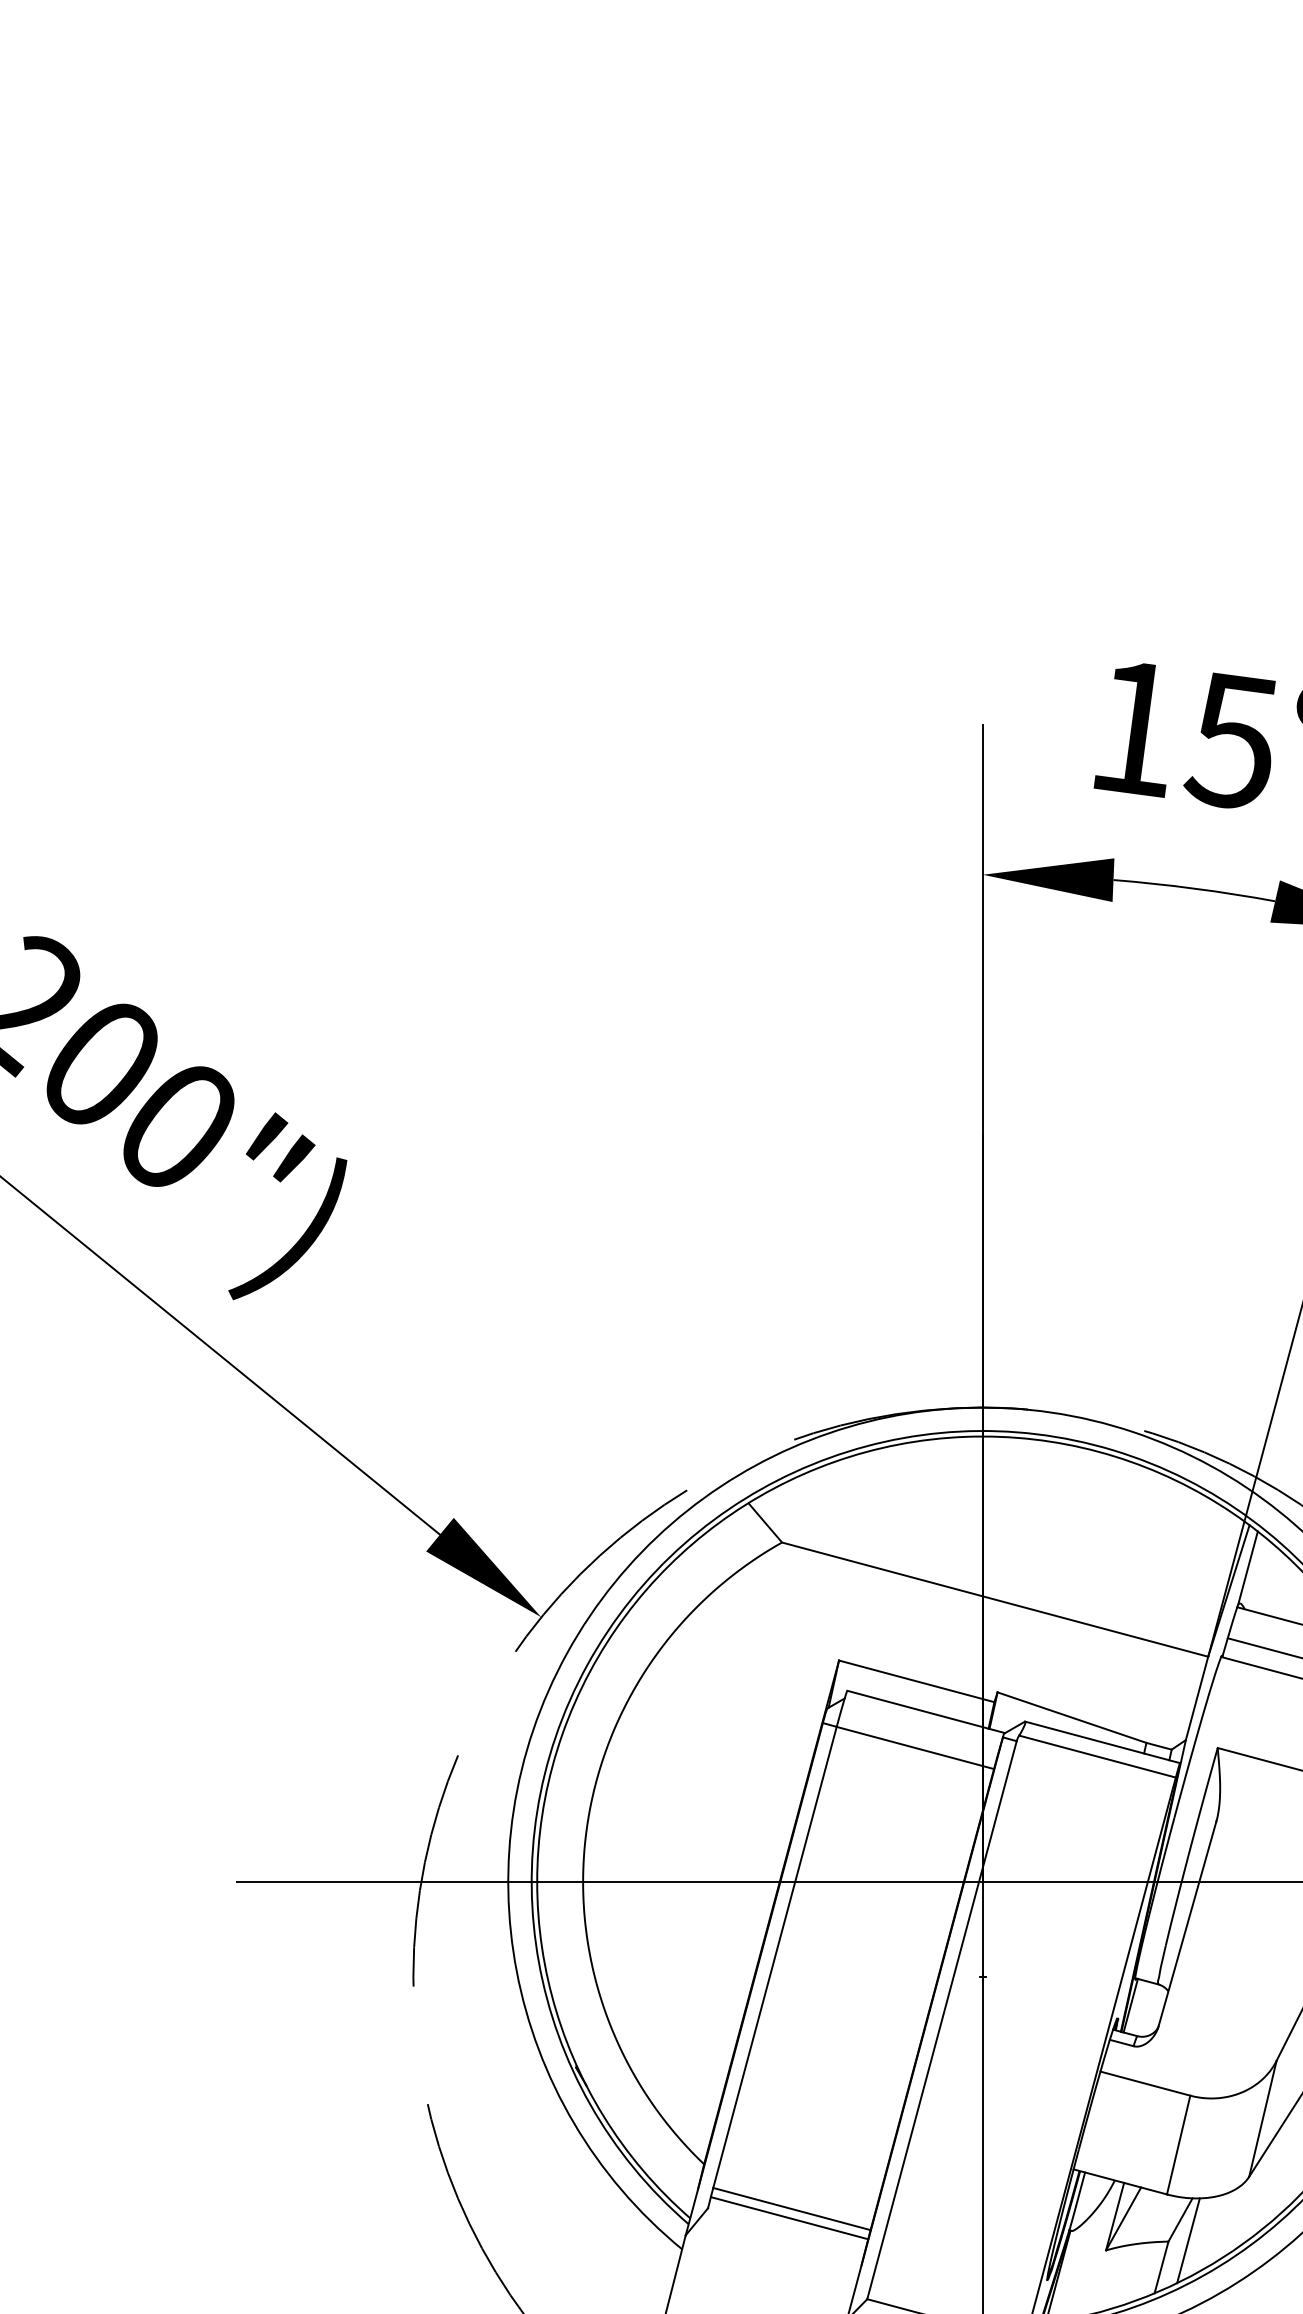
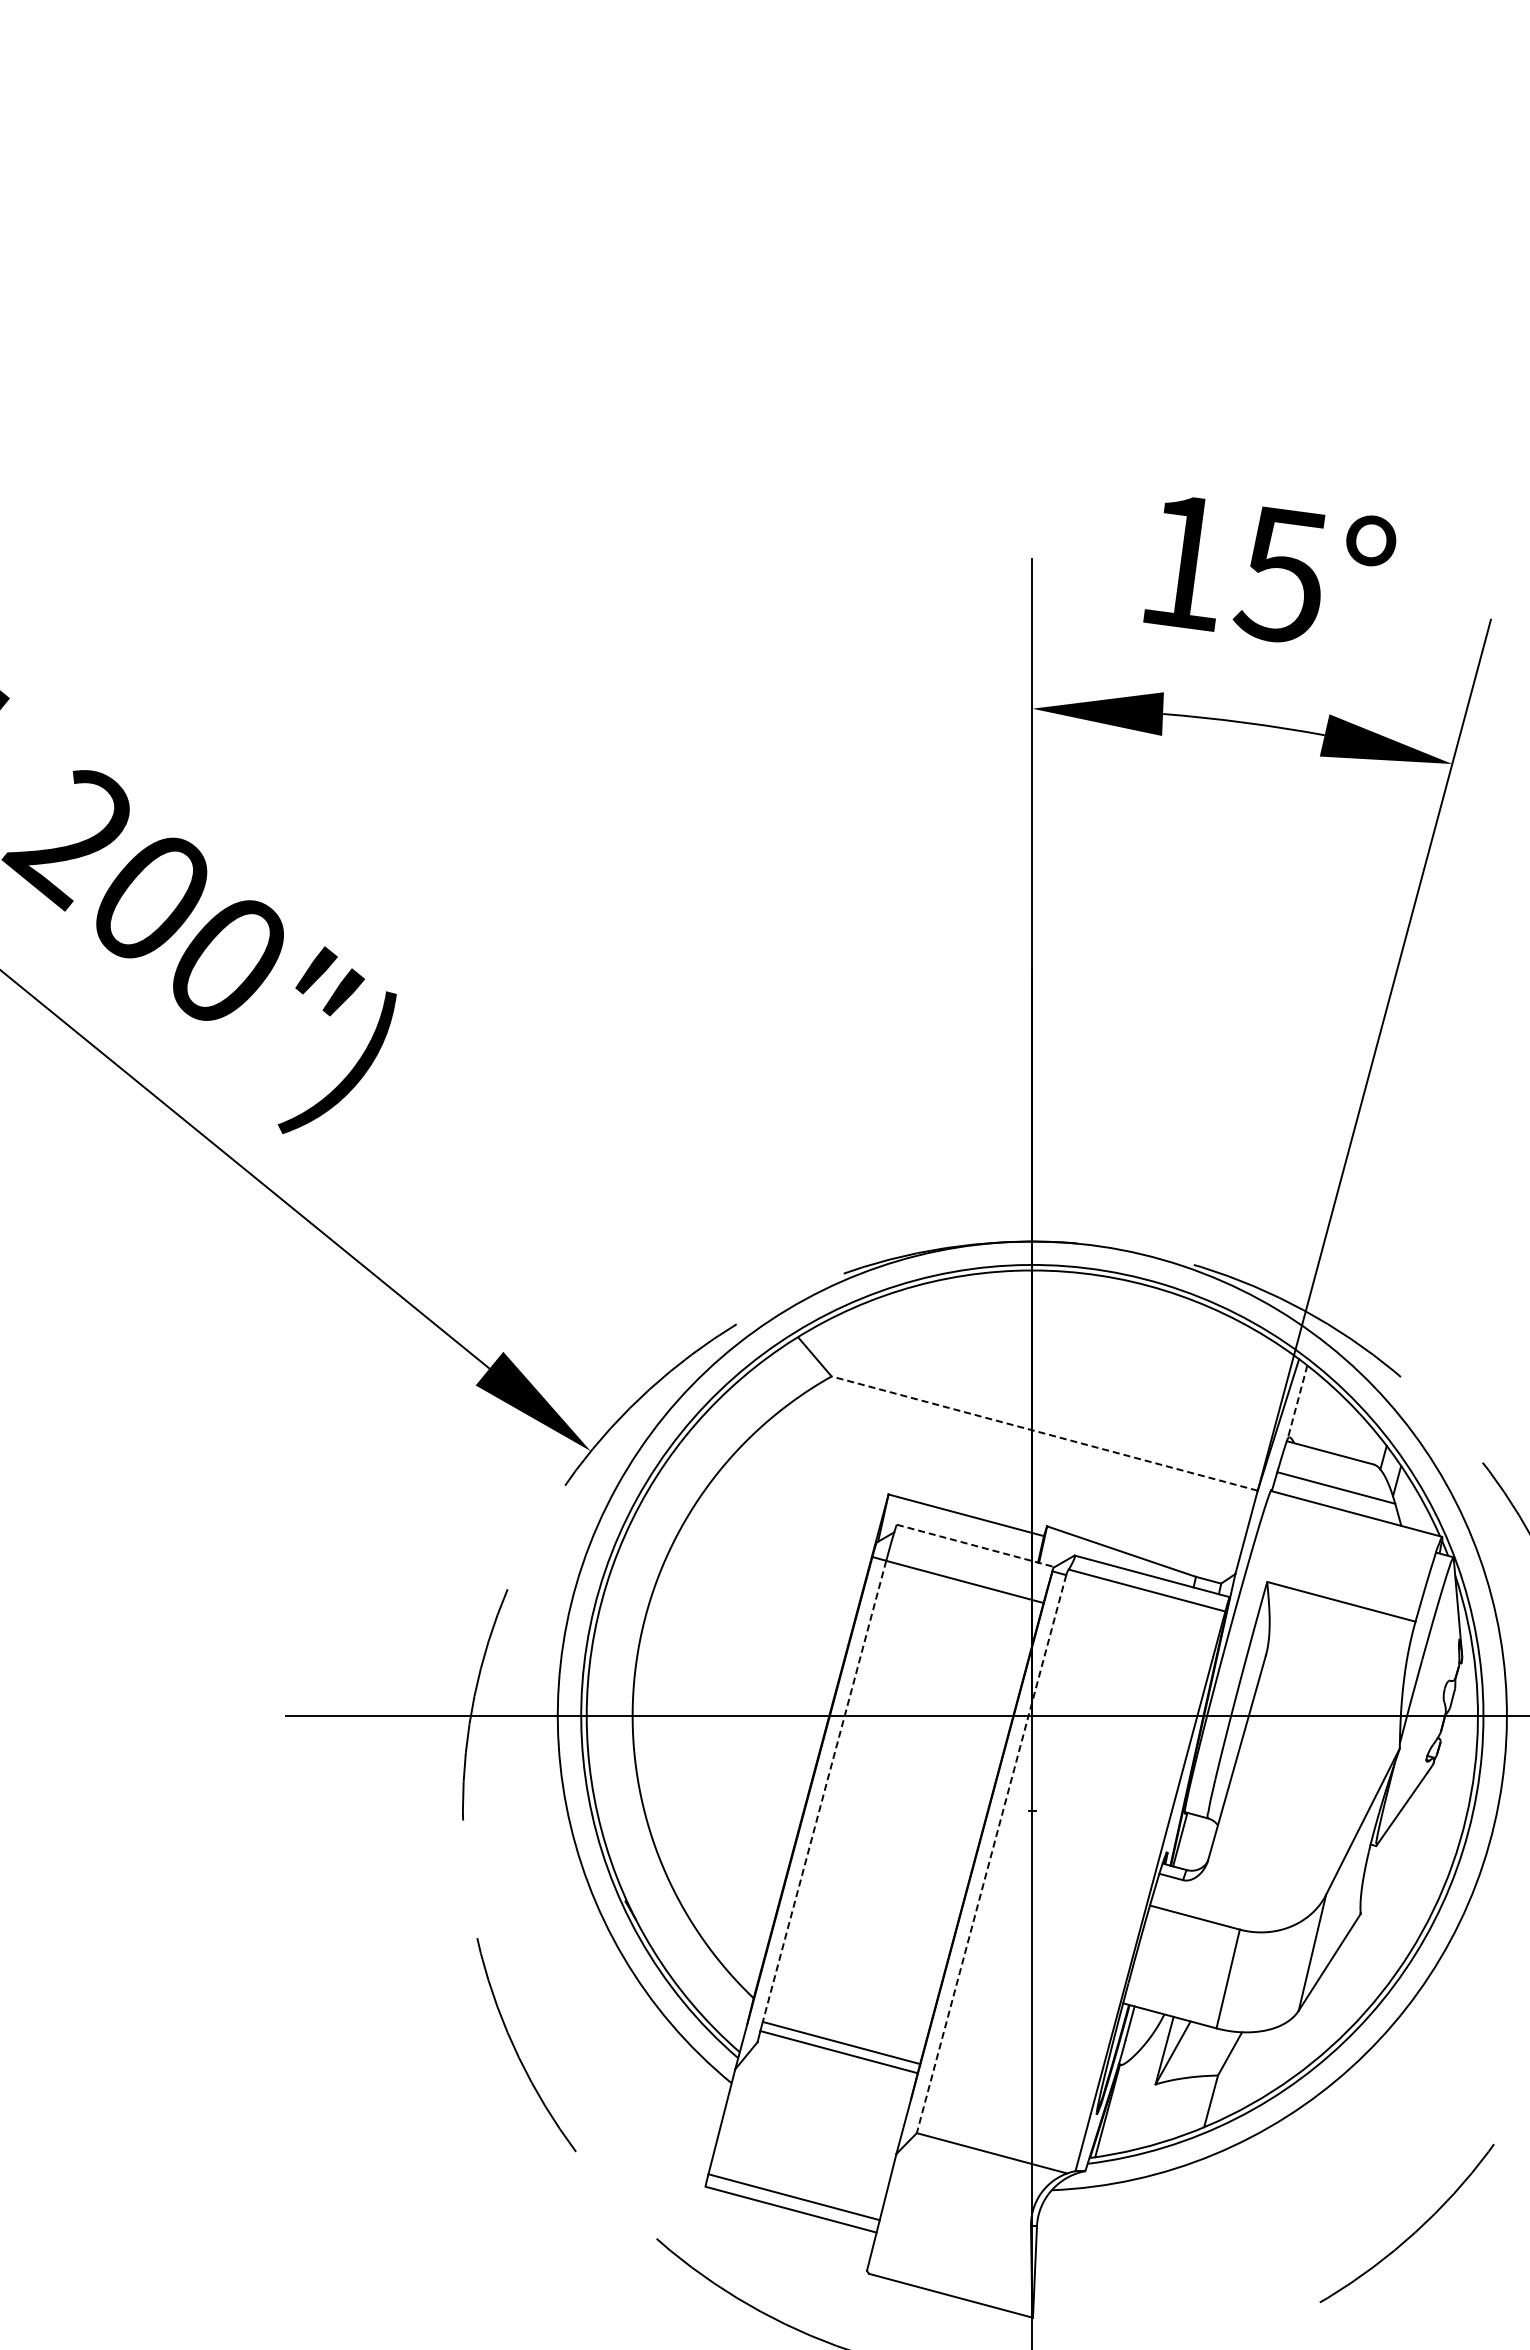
line: (1247, 1568) -> (1297, 1402), solid -> dashed
line: (994, 1599) -> (1044, 1433), solid -> dashed
line: (926, 1711) -> (976, 1545), solid -> dashed
line: (774, 1957) -> (824, 1791), solid -> dashed
line: (941, 2020) -> (991, 1854), solid -> dashed
line: (1187, 2240) -> (1237, 2074), removed

